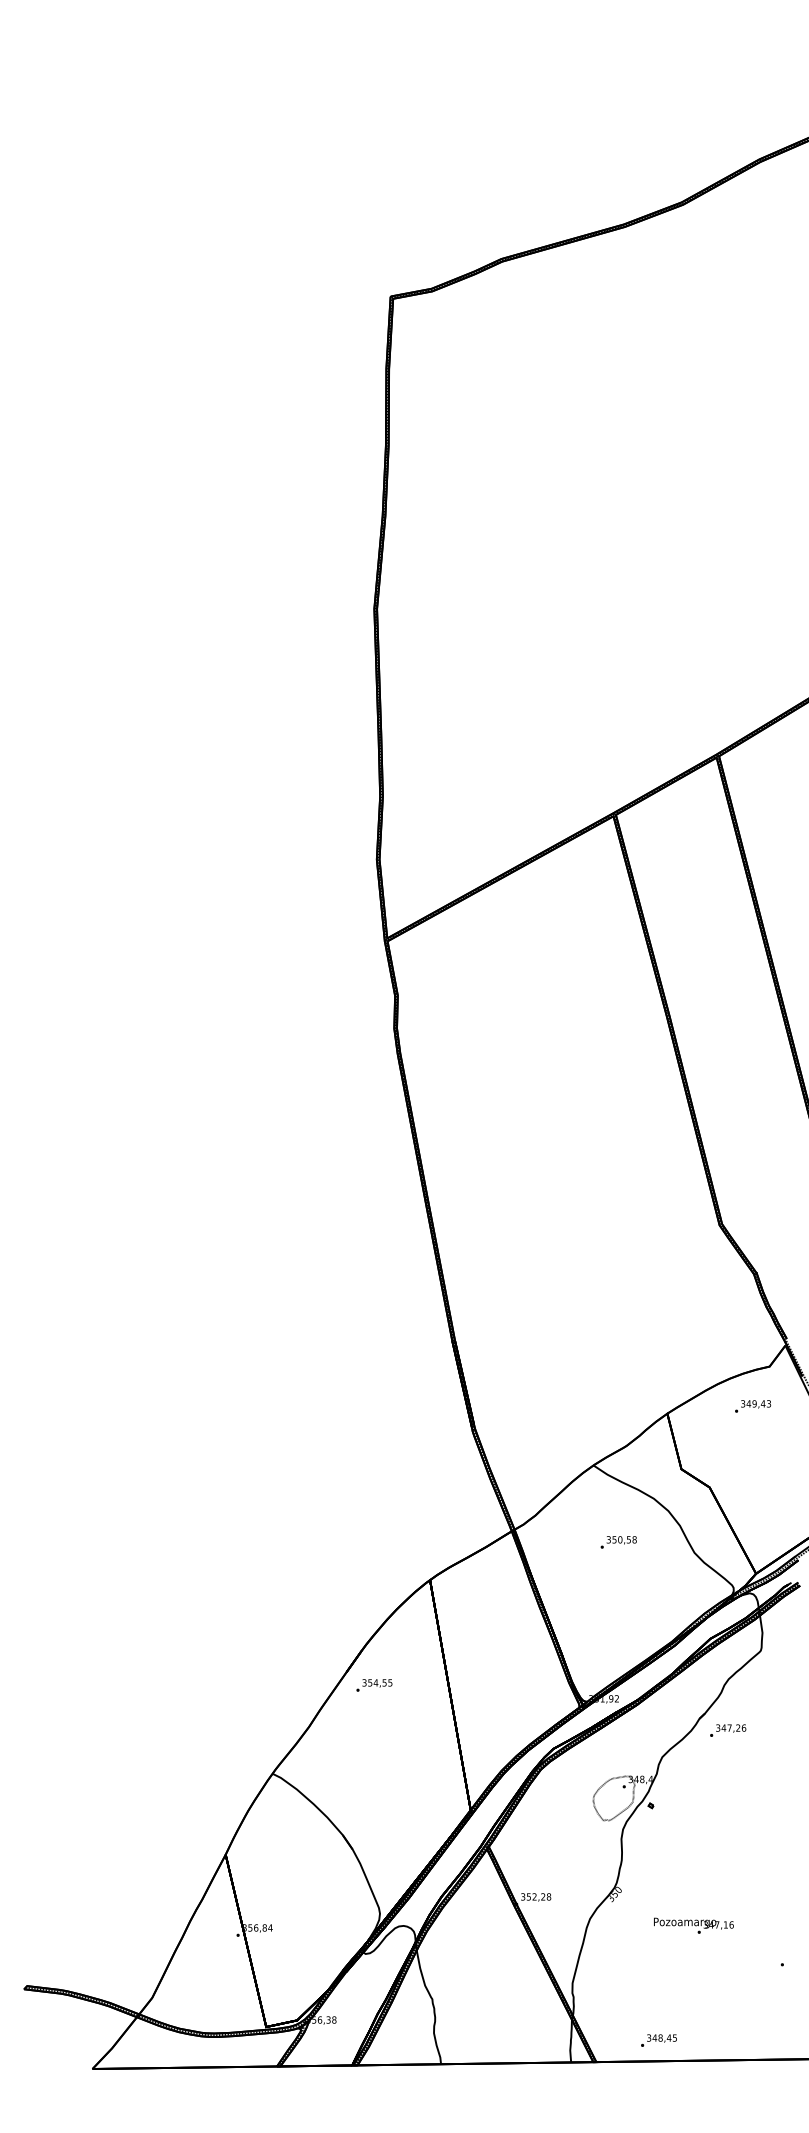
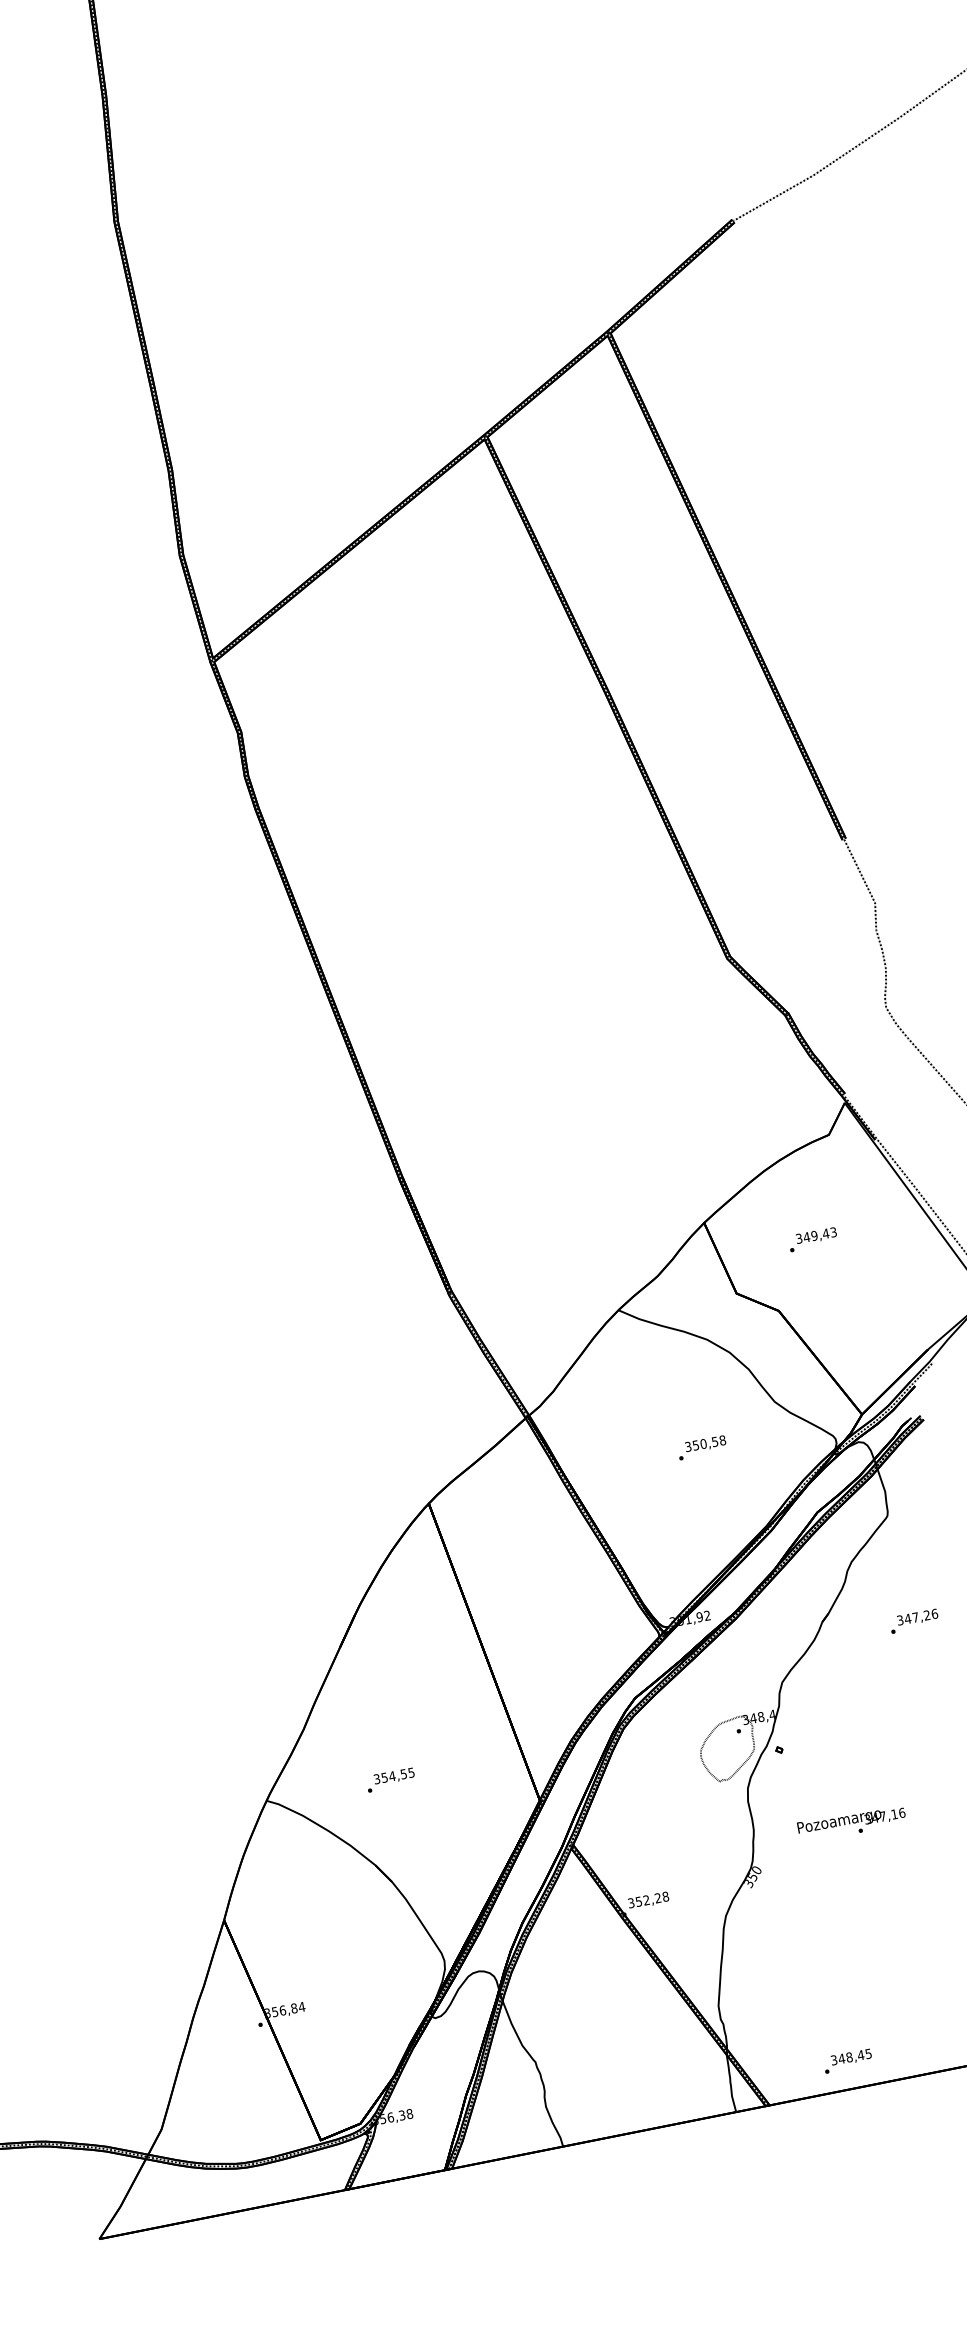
text: (753, 1406) -> (813, 1239), moved
text: (618, 1542) -> (701, 1448), moved
text: (374, 1685) -> (390, 1780), moved
text: (728, 1730) -> (914, 1621), moved
text: (693, 1925) -> (851, 1823), moved

